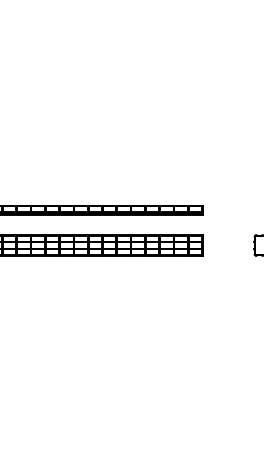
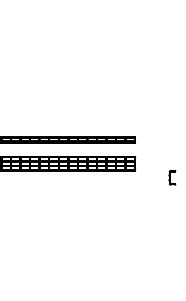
part: (258, 244) -> (172, 177), moved

